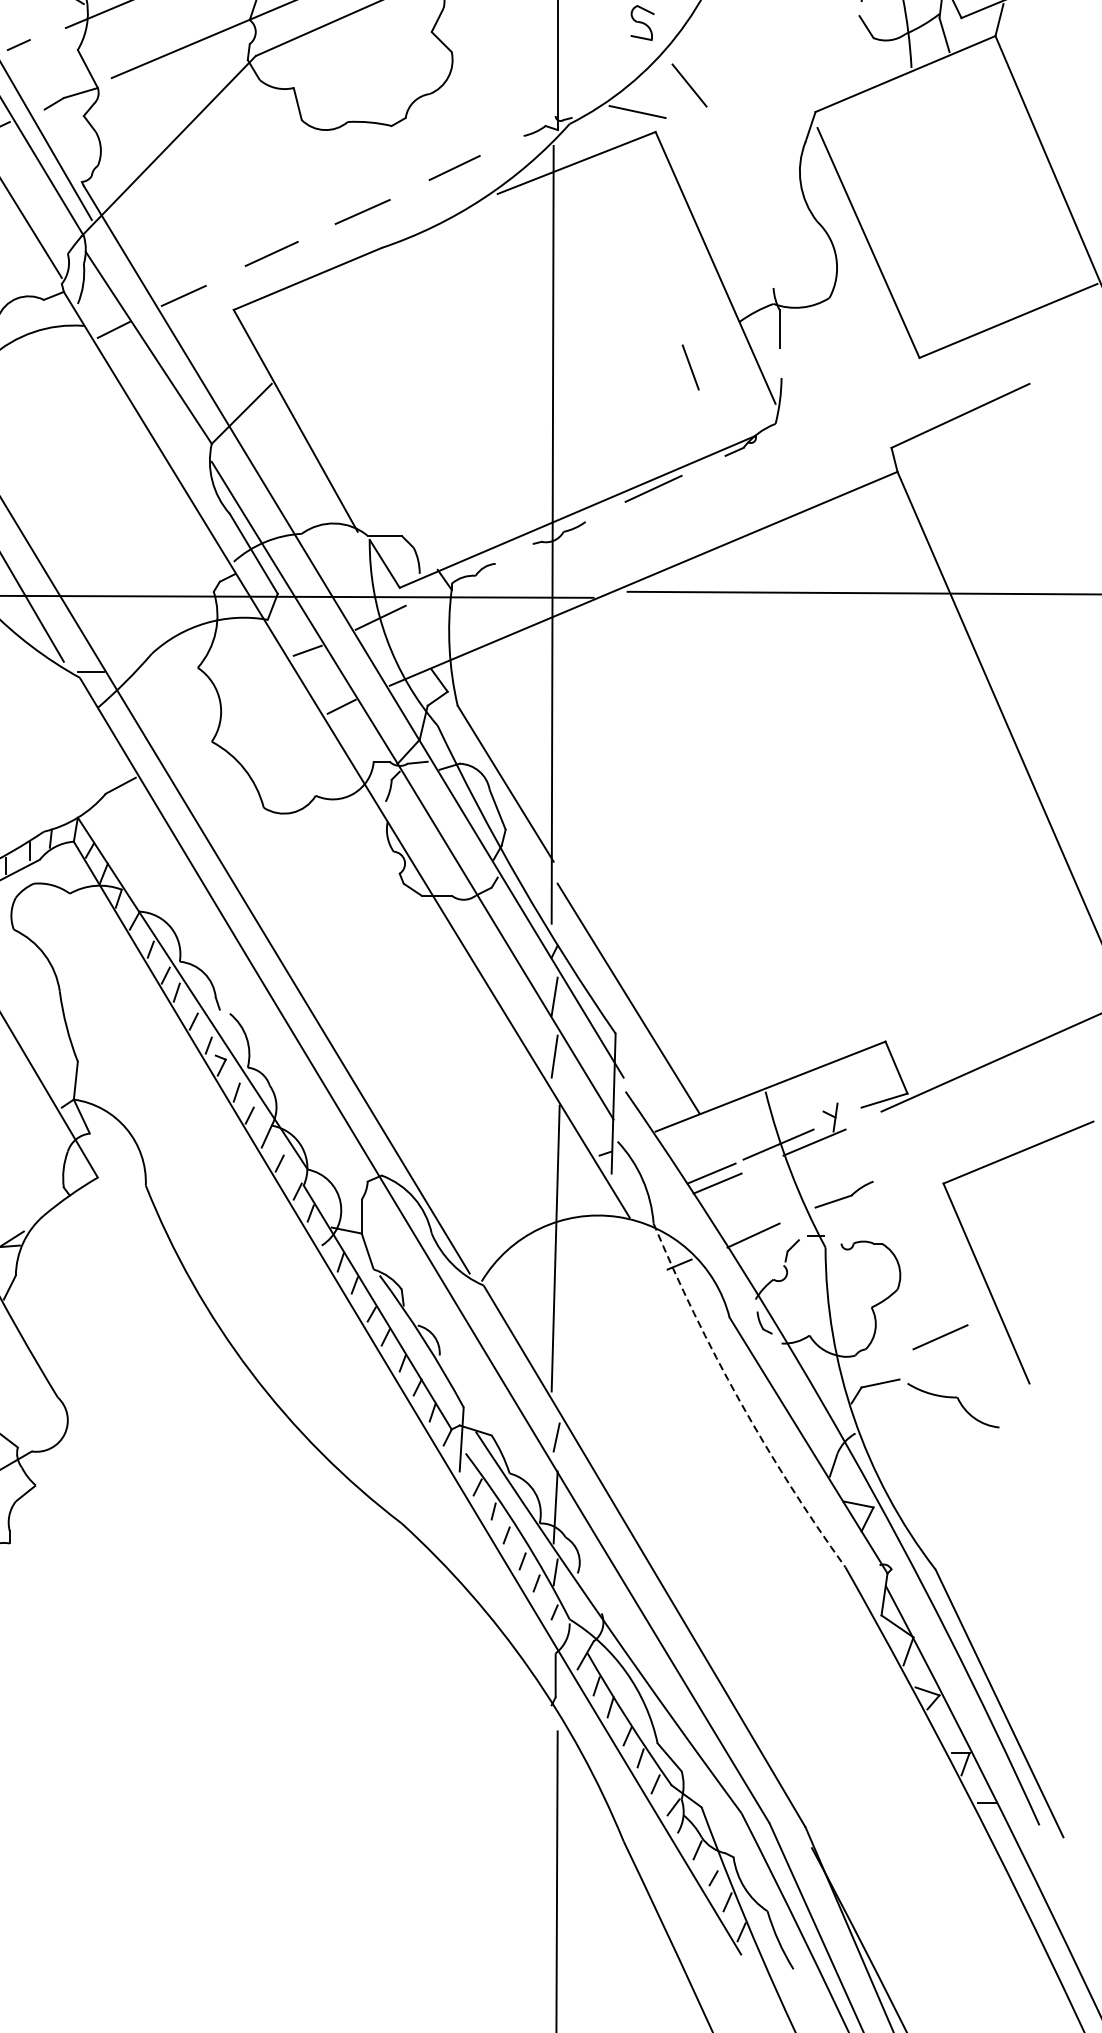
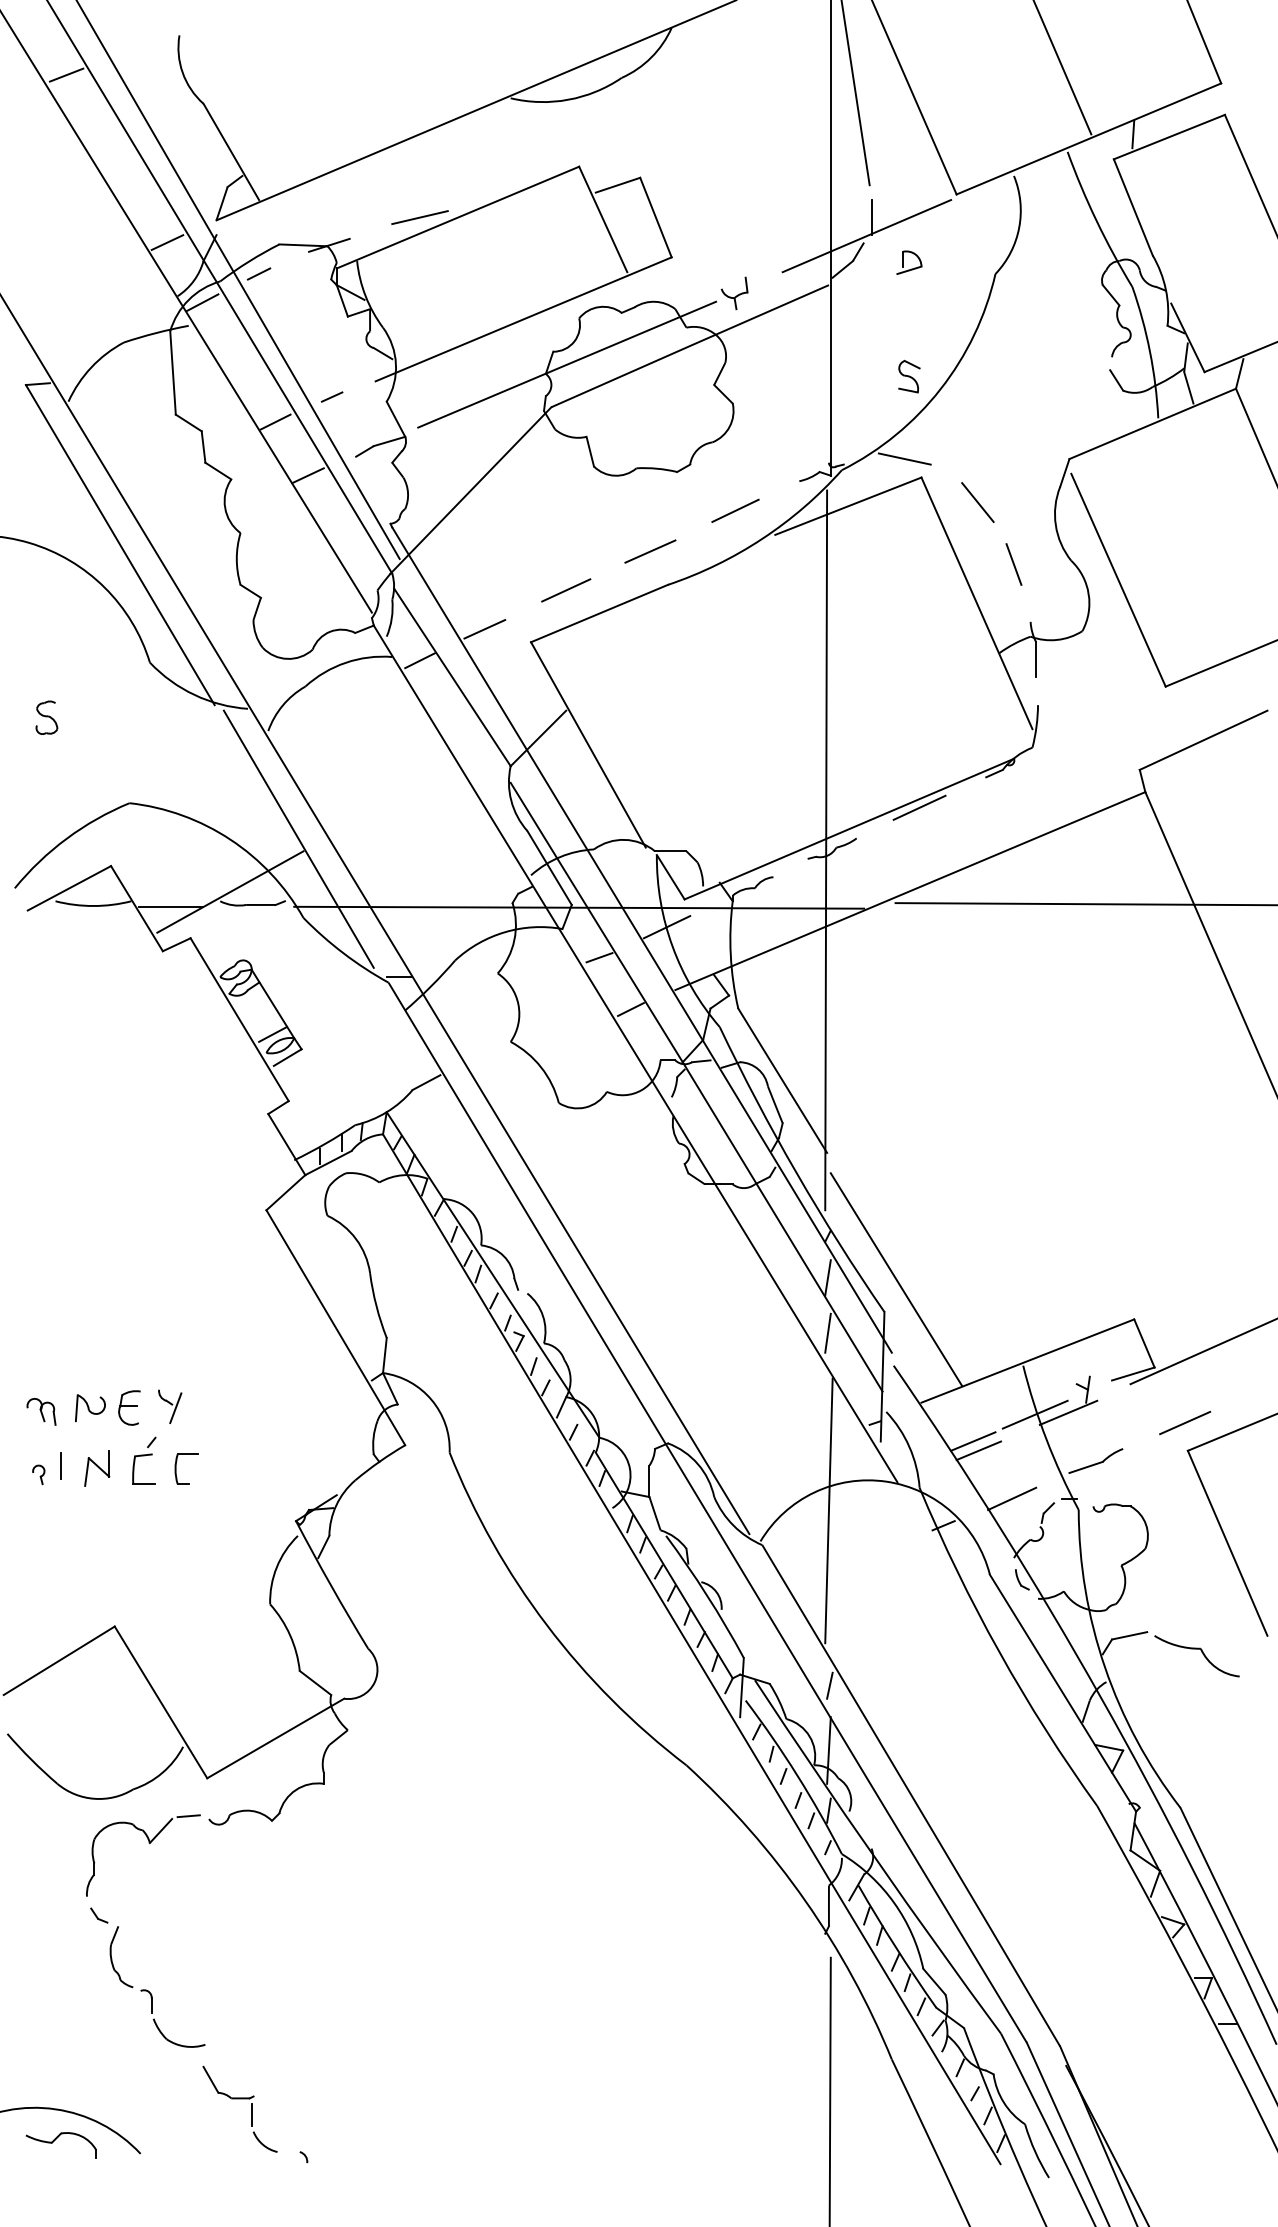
line: (689, 85) -> (977, 502), moved
line: (690, 367) -> (1013, 564), moved
line: (940, 1336) -> (1185, 1422), moved
arc: (739, 1400) -> (999, 1651), dashed -> solid

